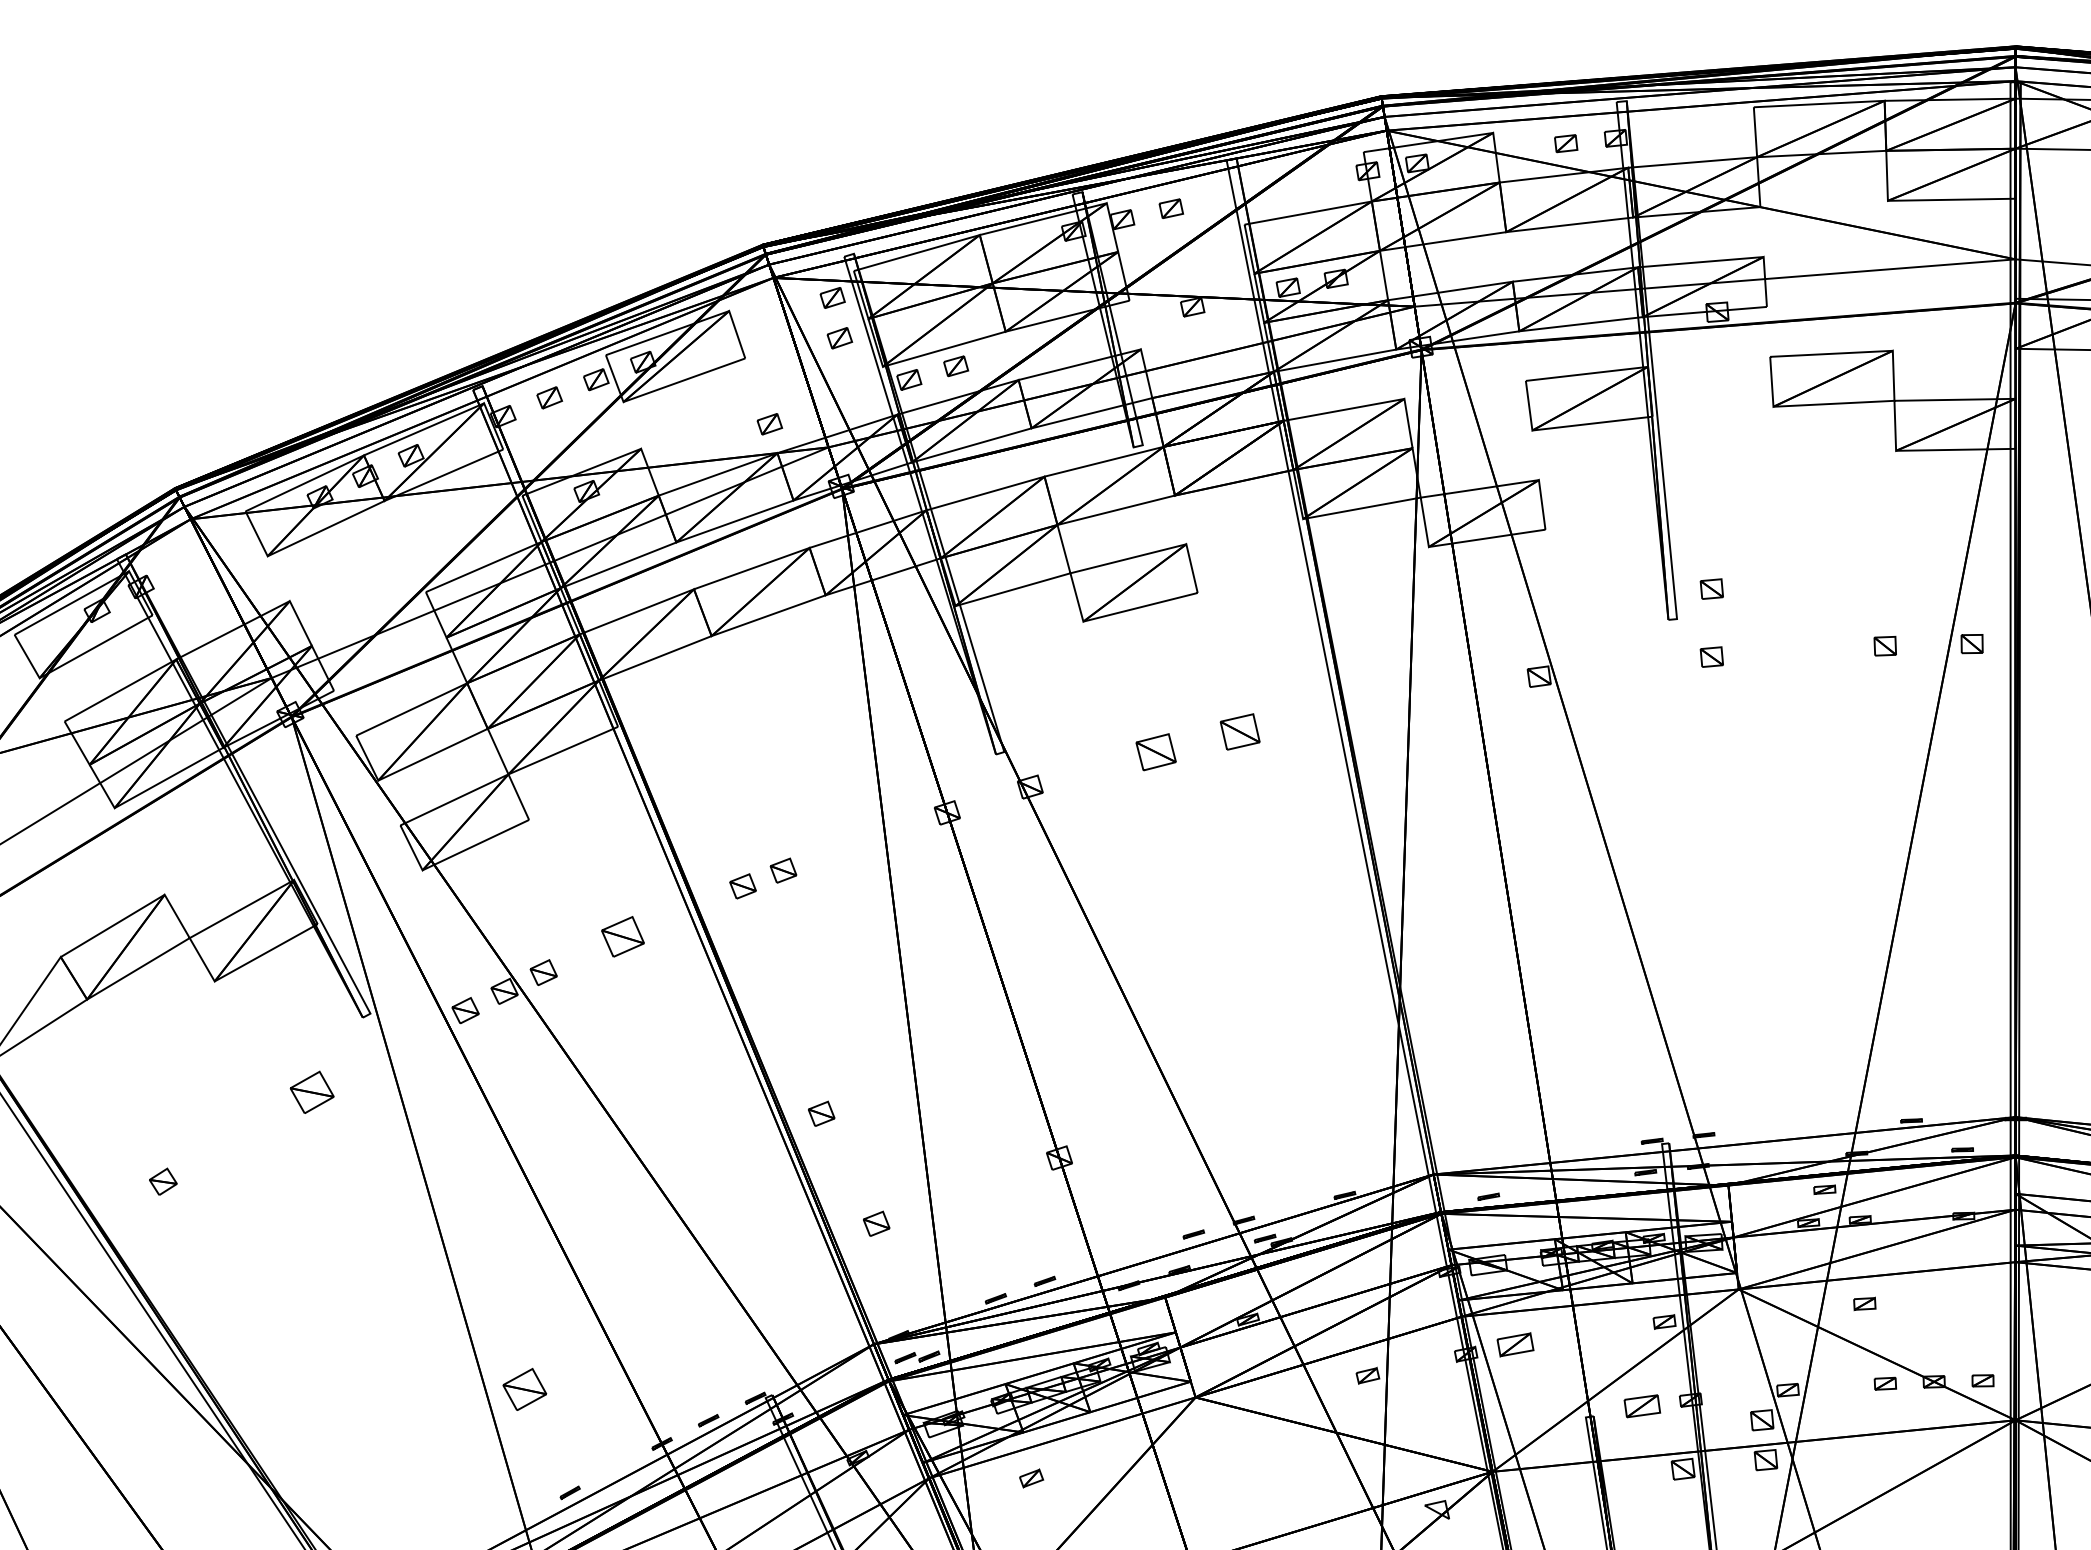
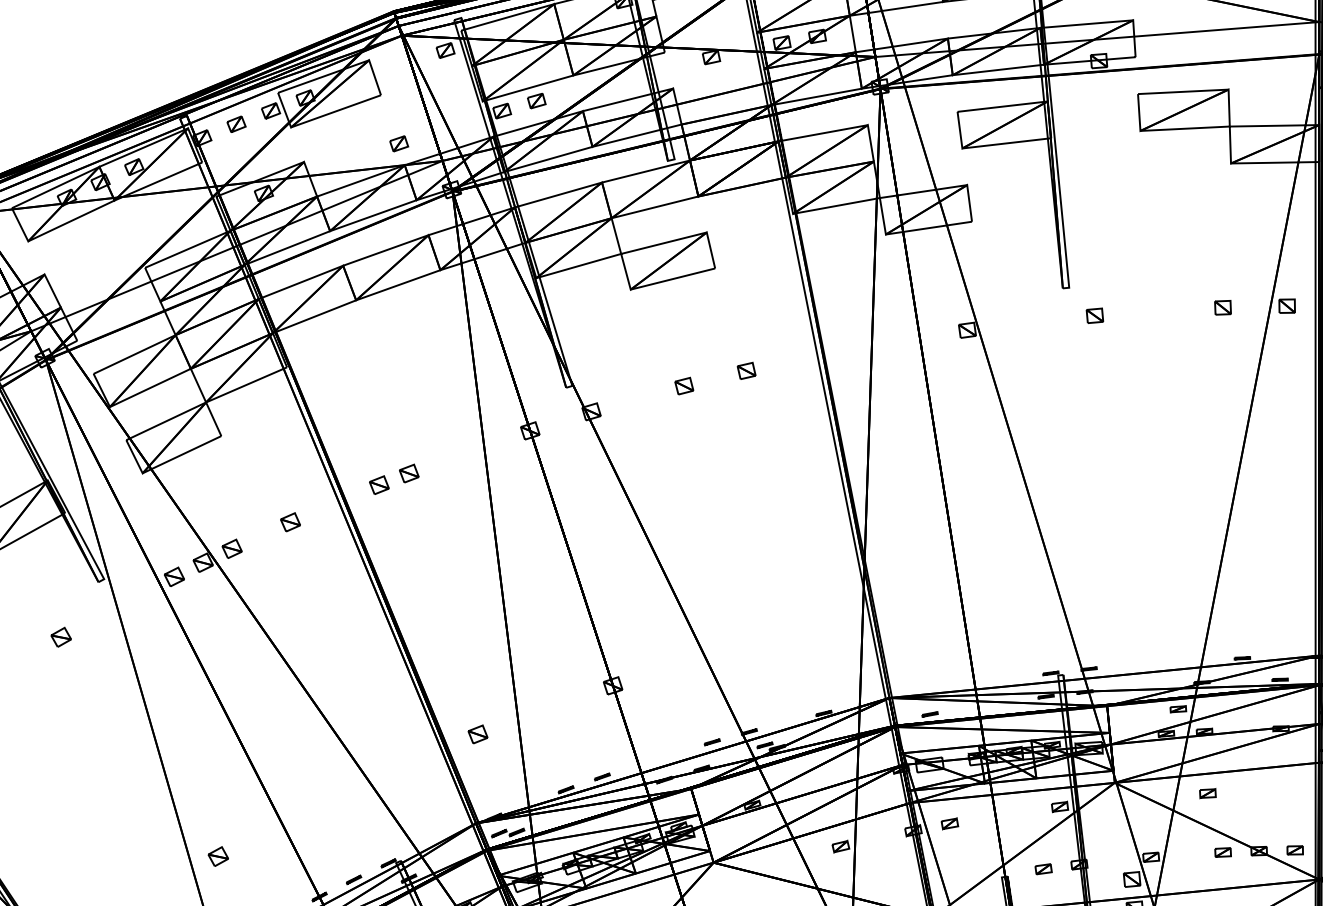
part: (839, 338) -> (450, 80), removed
part: (1711, 588) -> (1094, 265), removed
part: (1240, 731) -> (746, 370), size x0.62
part: (1155, 752) -> (684, 386), size x0.62
part: (622, 936) -> (290, 522), size x0.62
part: (312, 1092) -> (61, 637), size x0.62
part: (821, 1113) -> (437, 652), removed
part: (1515, 1344) -> (949, 823), size x0.62
part: (525, 1388) -> (218, 856), size x0.62
part: (1642, 1406) -> (1043, 869), size x0.62

